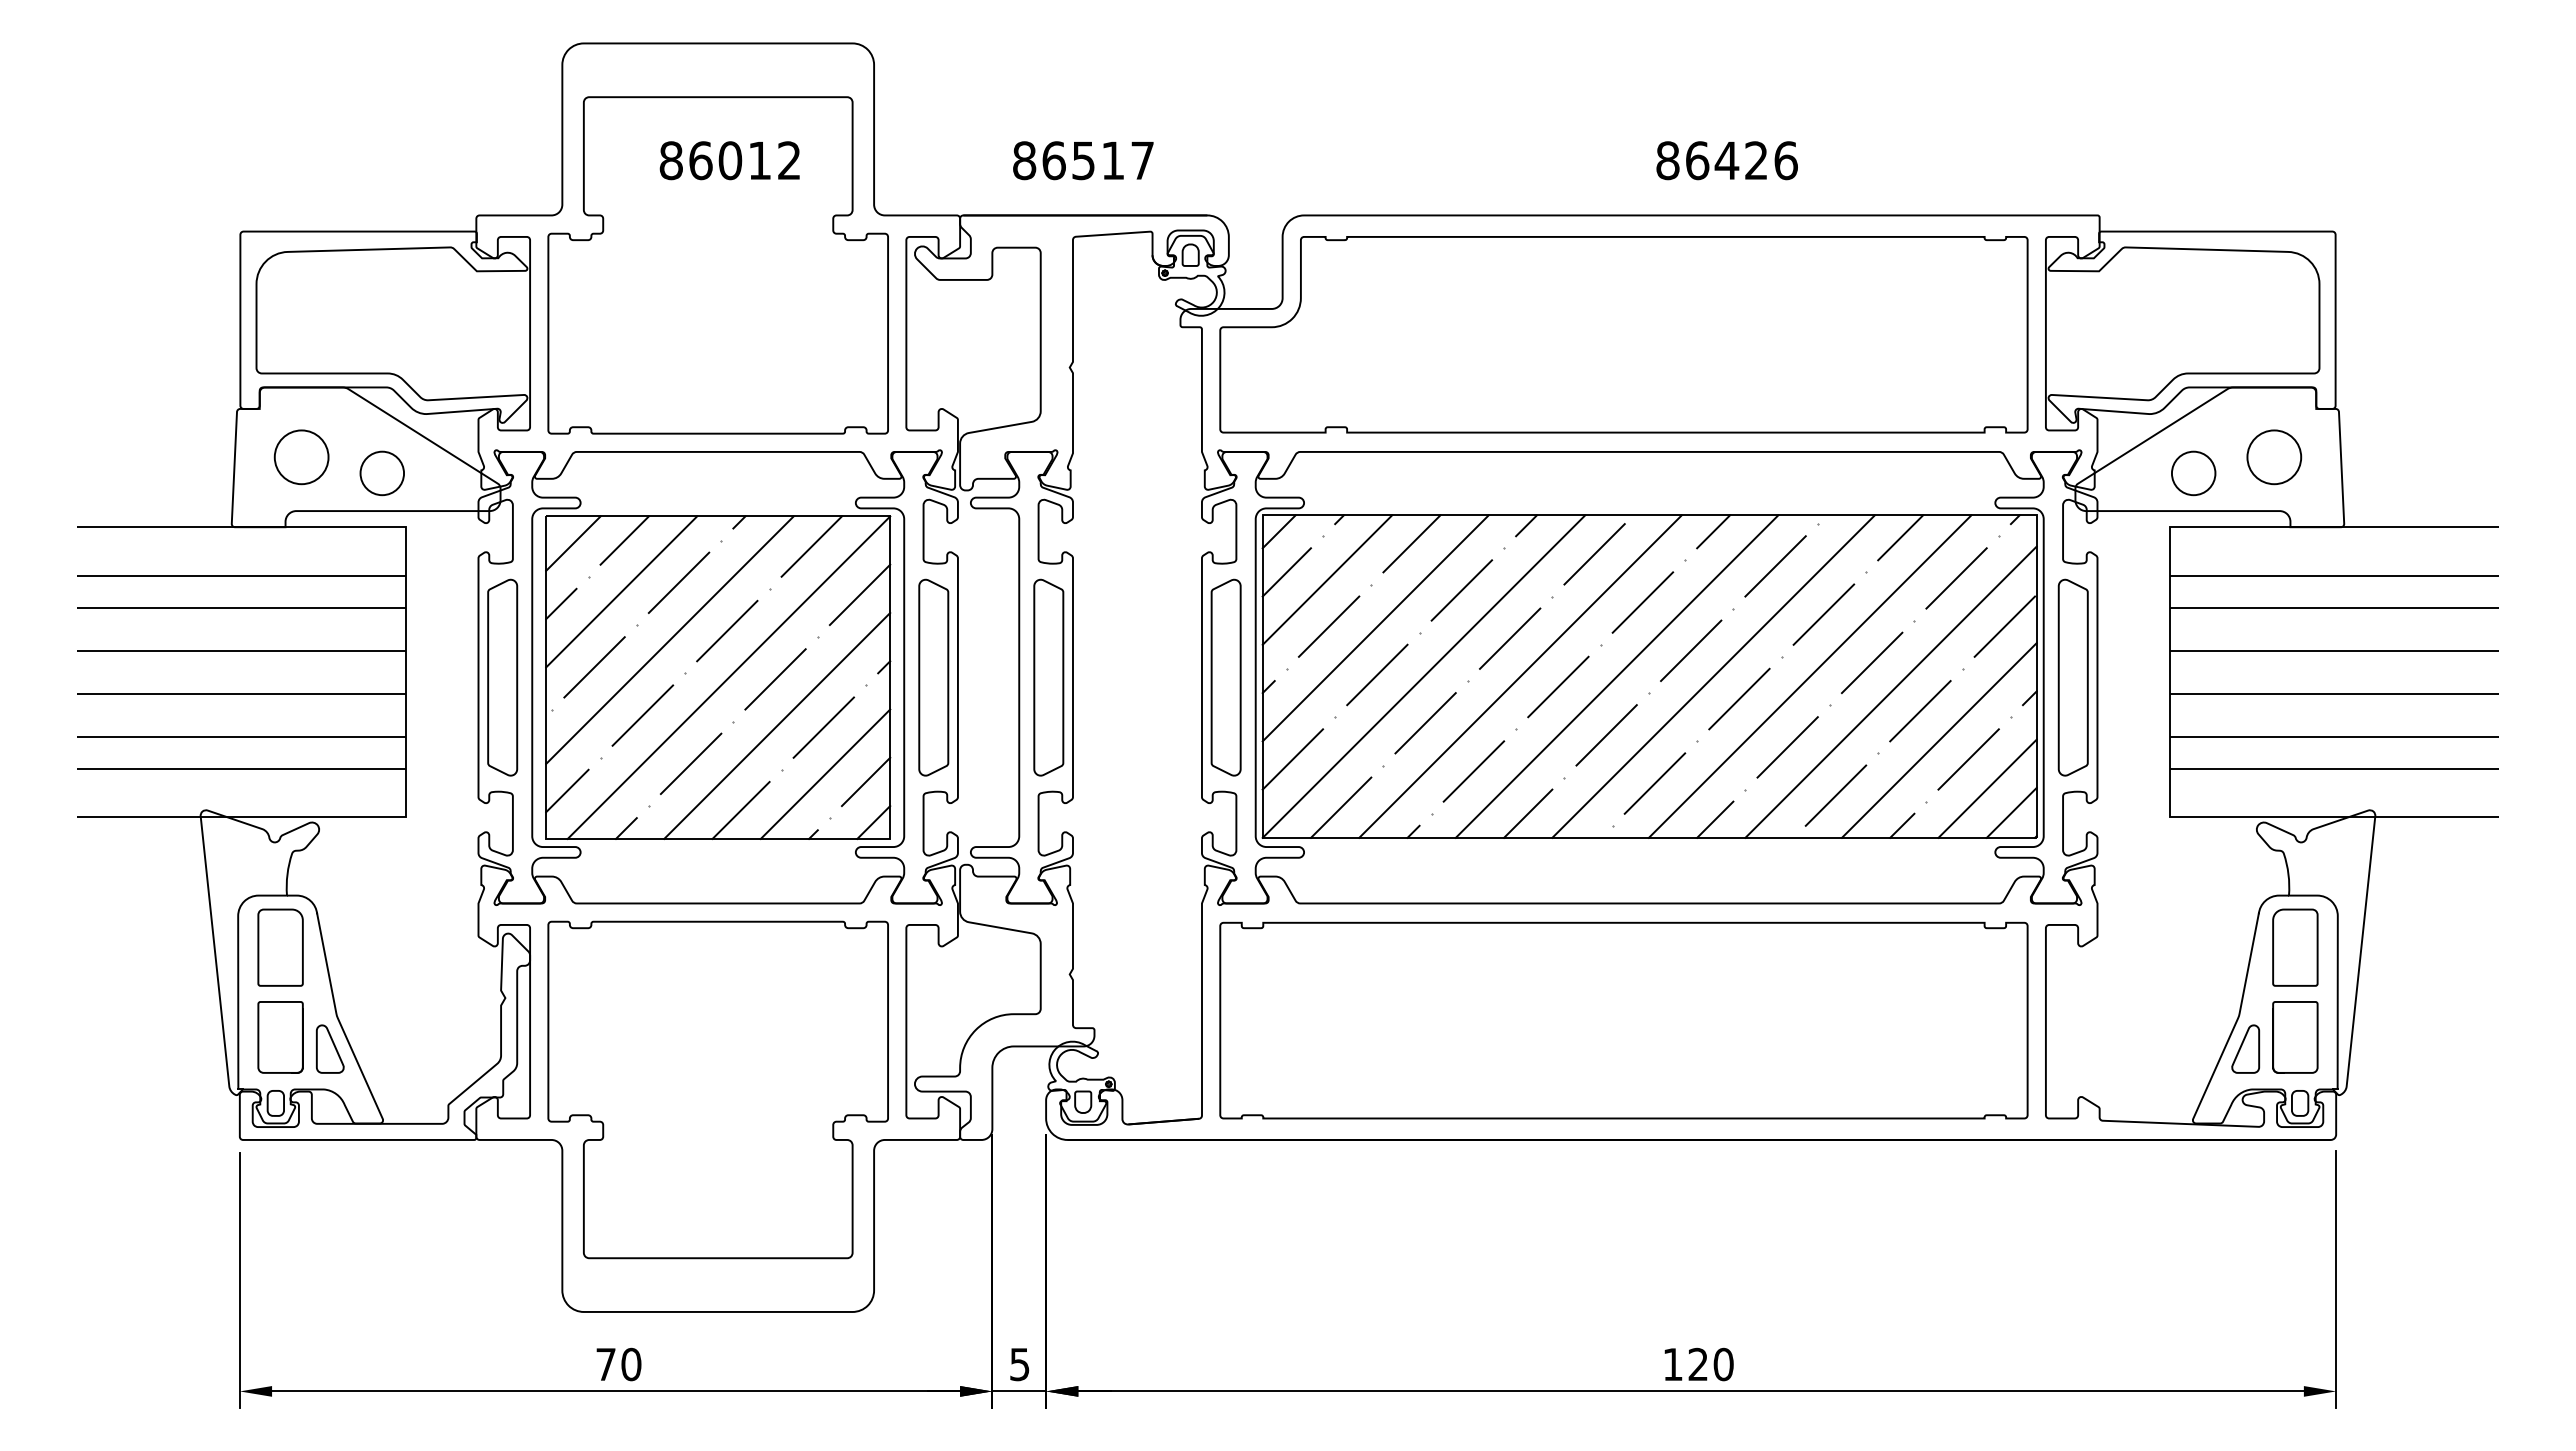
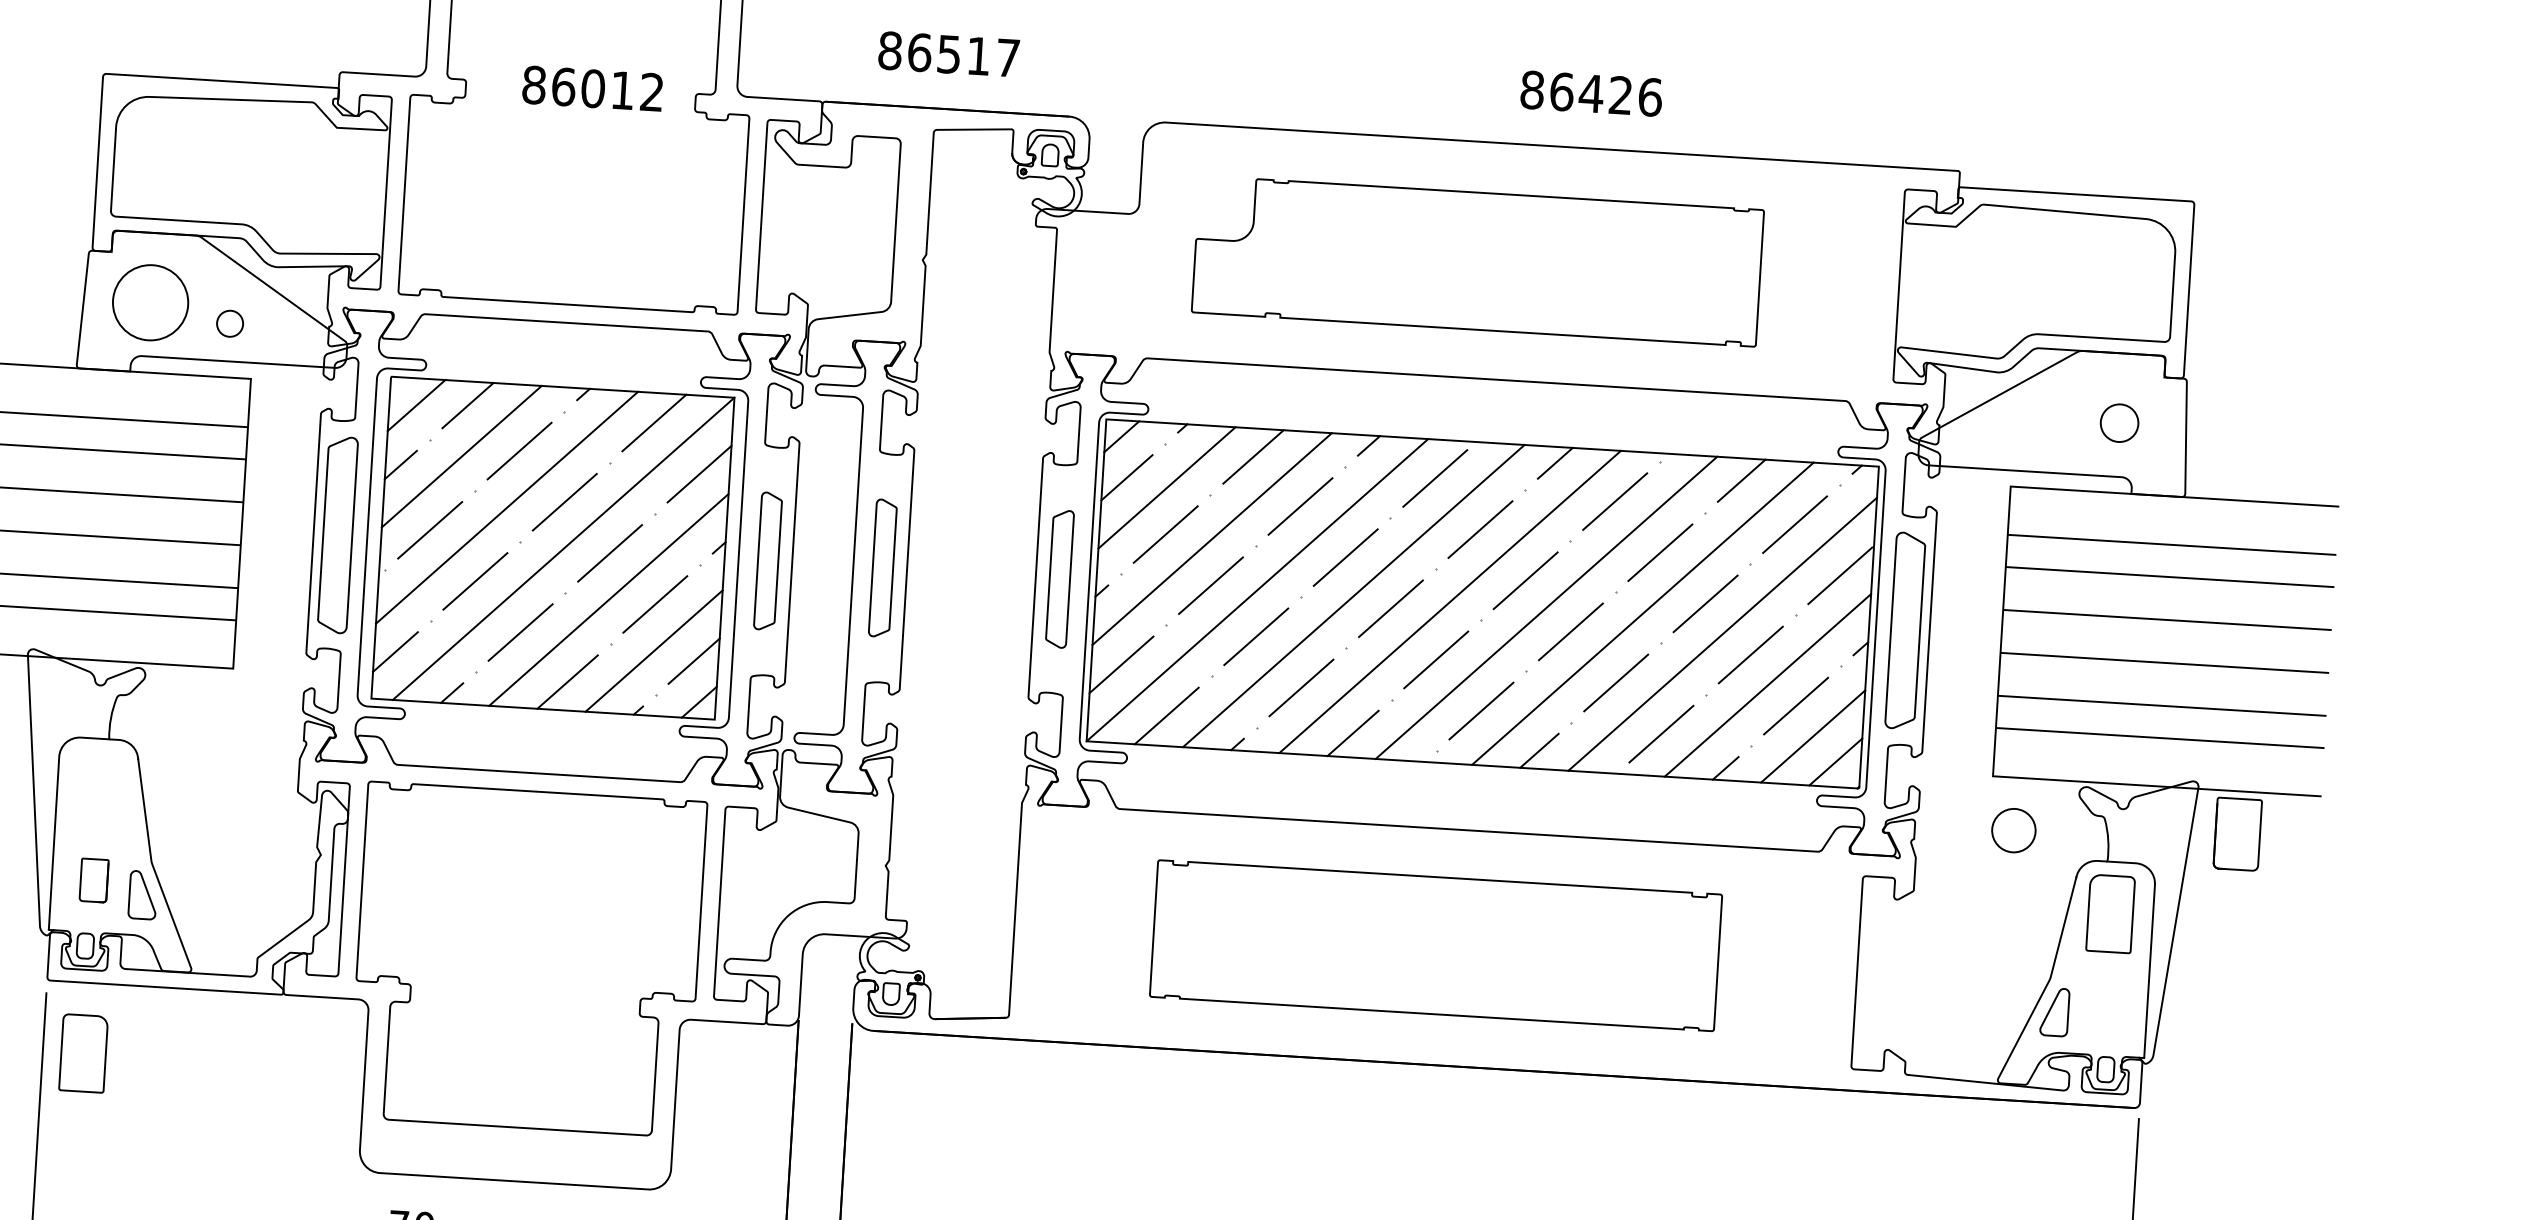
text: (729, 160) -> (592, 88), moved
part: (1623, 334) -> (1477, 260), size x0.7
circle: (301, 457) -> (150, 302), size x1.4
circle: (2274, 457) -> (2119, 423), size x0.7
circle: (382, 473) -> (230, 323), size x0.6
circle: (2193, 473) -> (2013, 830), moved
part: (933, 677) -> (767, 561), size x0.7
part: (1048, 677) -> (882, 568), size x0.7
part: (1225, 677) -> (1059, 578), size x0.7
part: (280, 947) -> (83, 1053), moved
part: (1623, 1020) -> (1435, 945), size x0.7
part: (280, 1037) -> (94, 880), size x0.6
part: (2295, 1037) -> (2237, 834), moved

